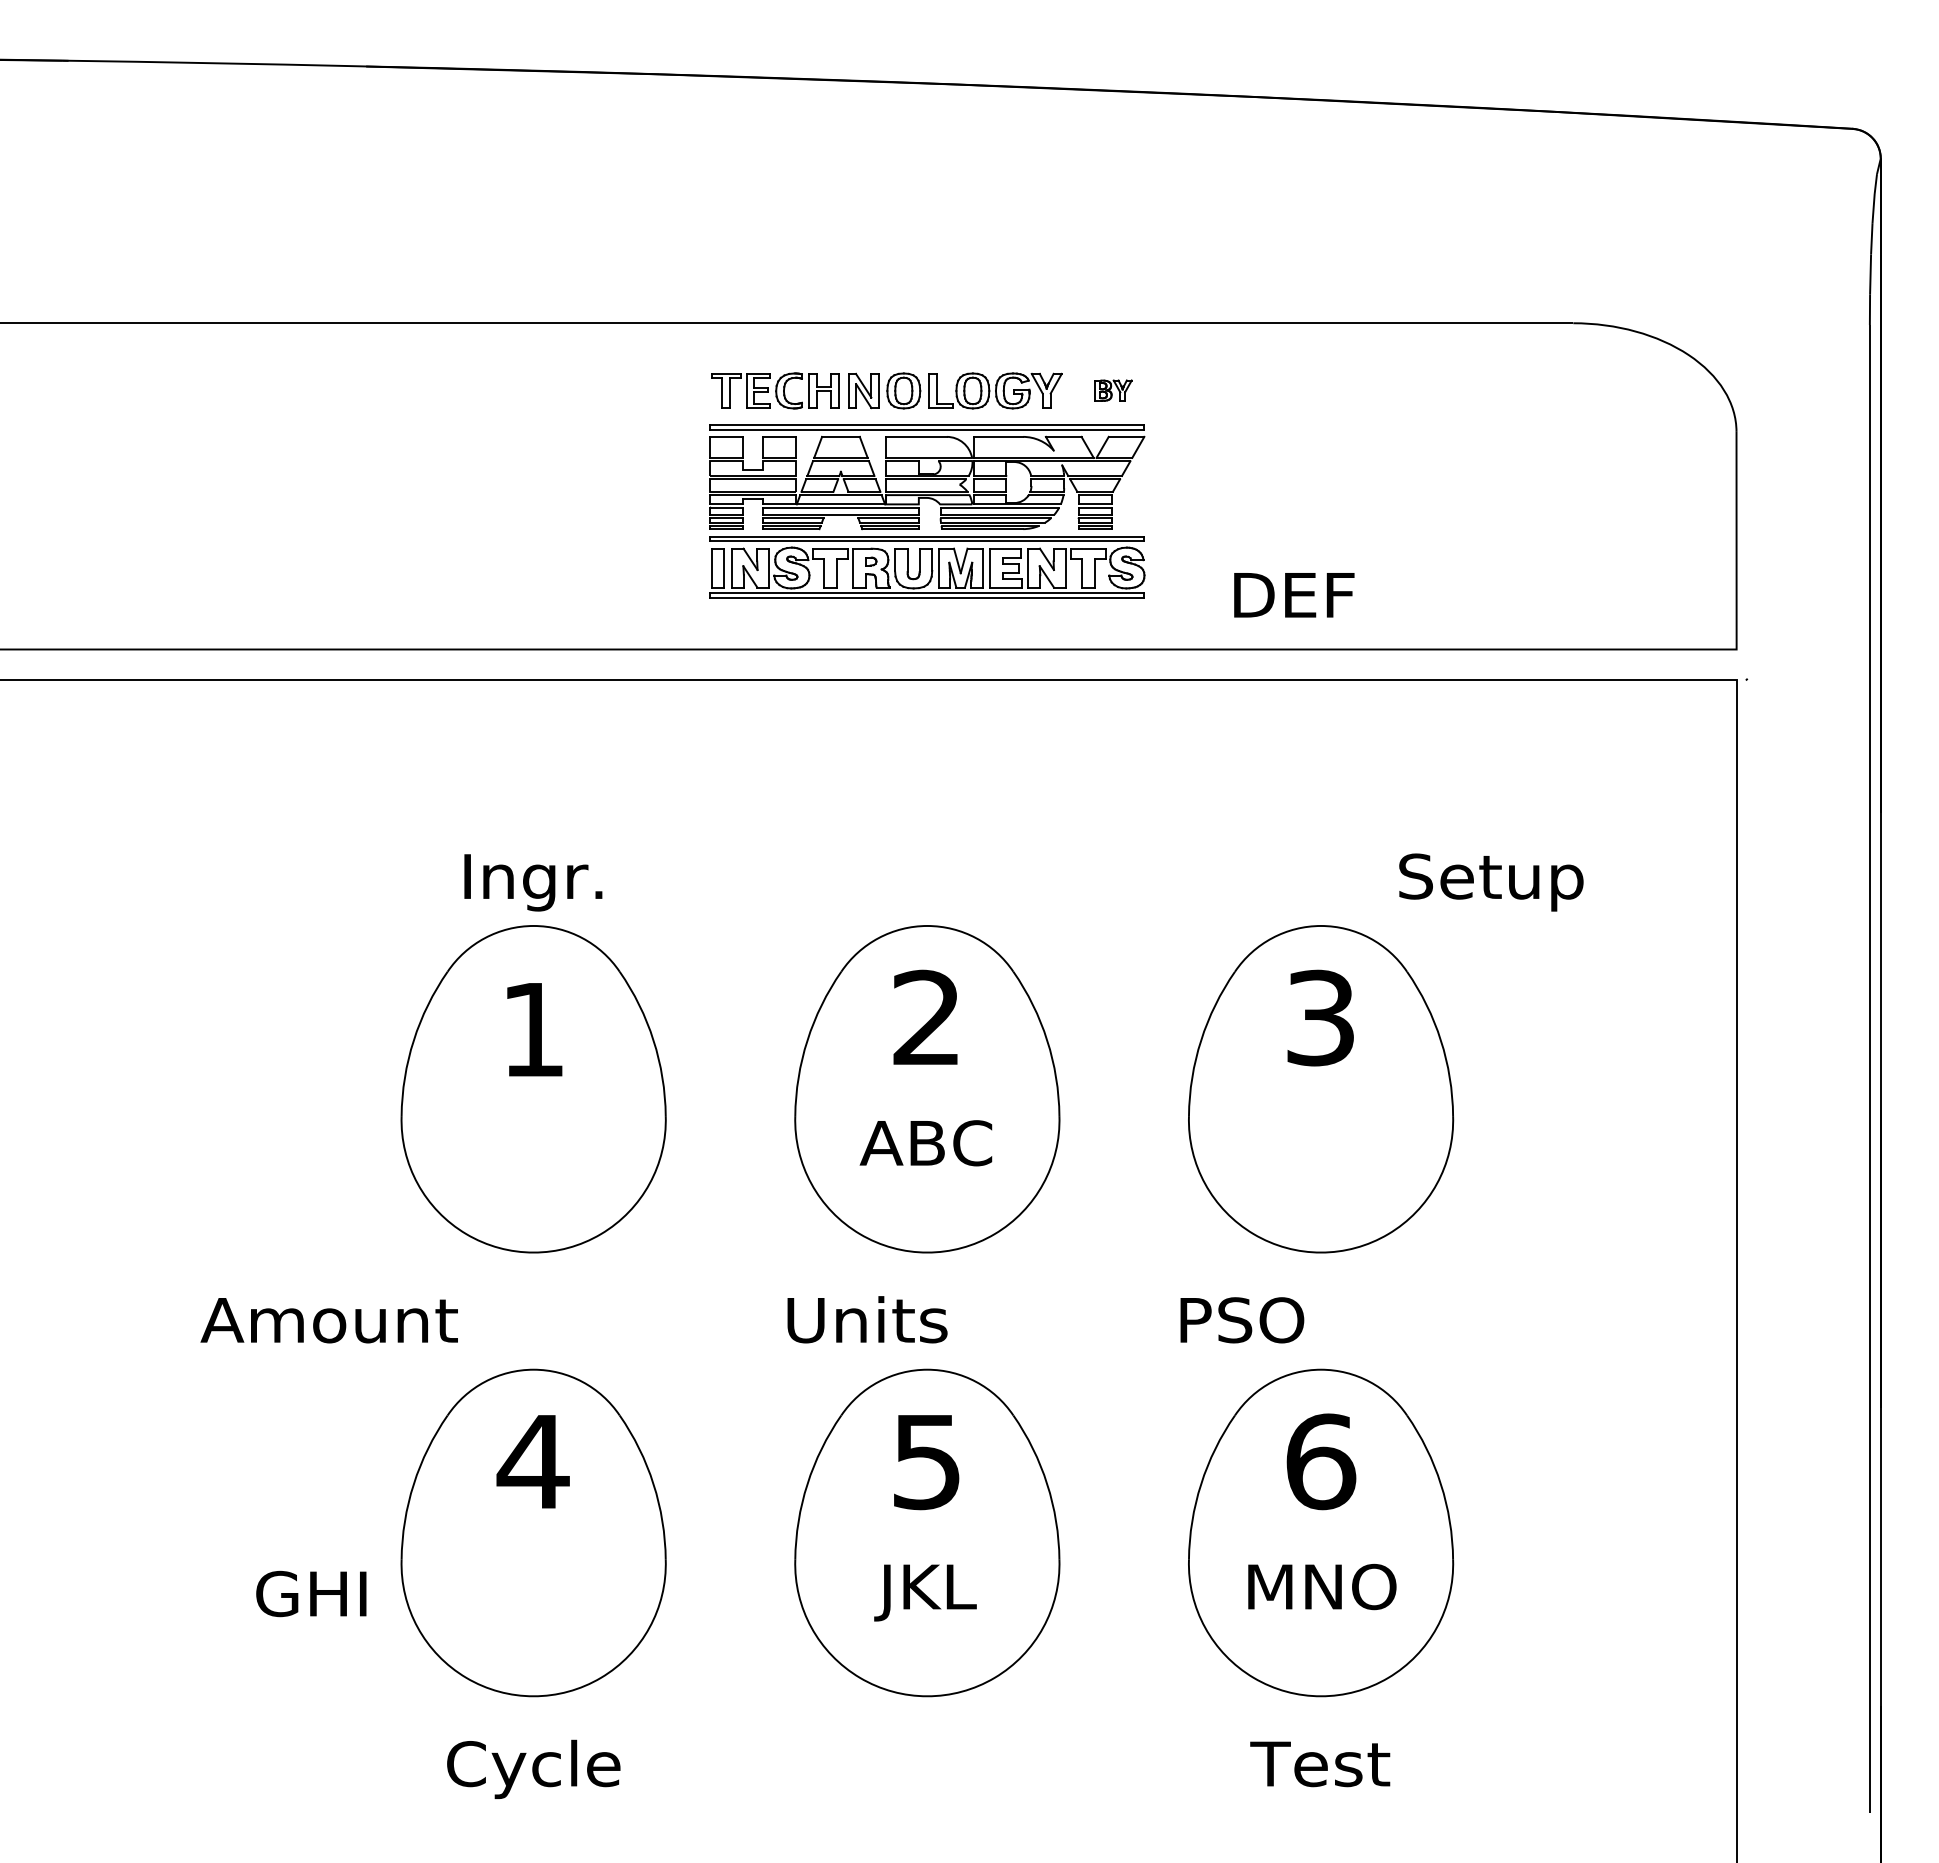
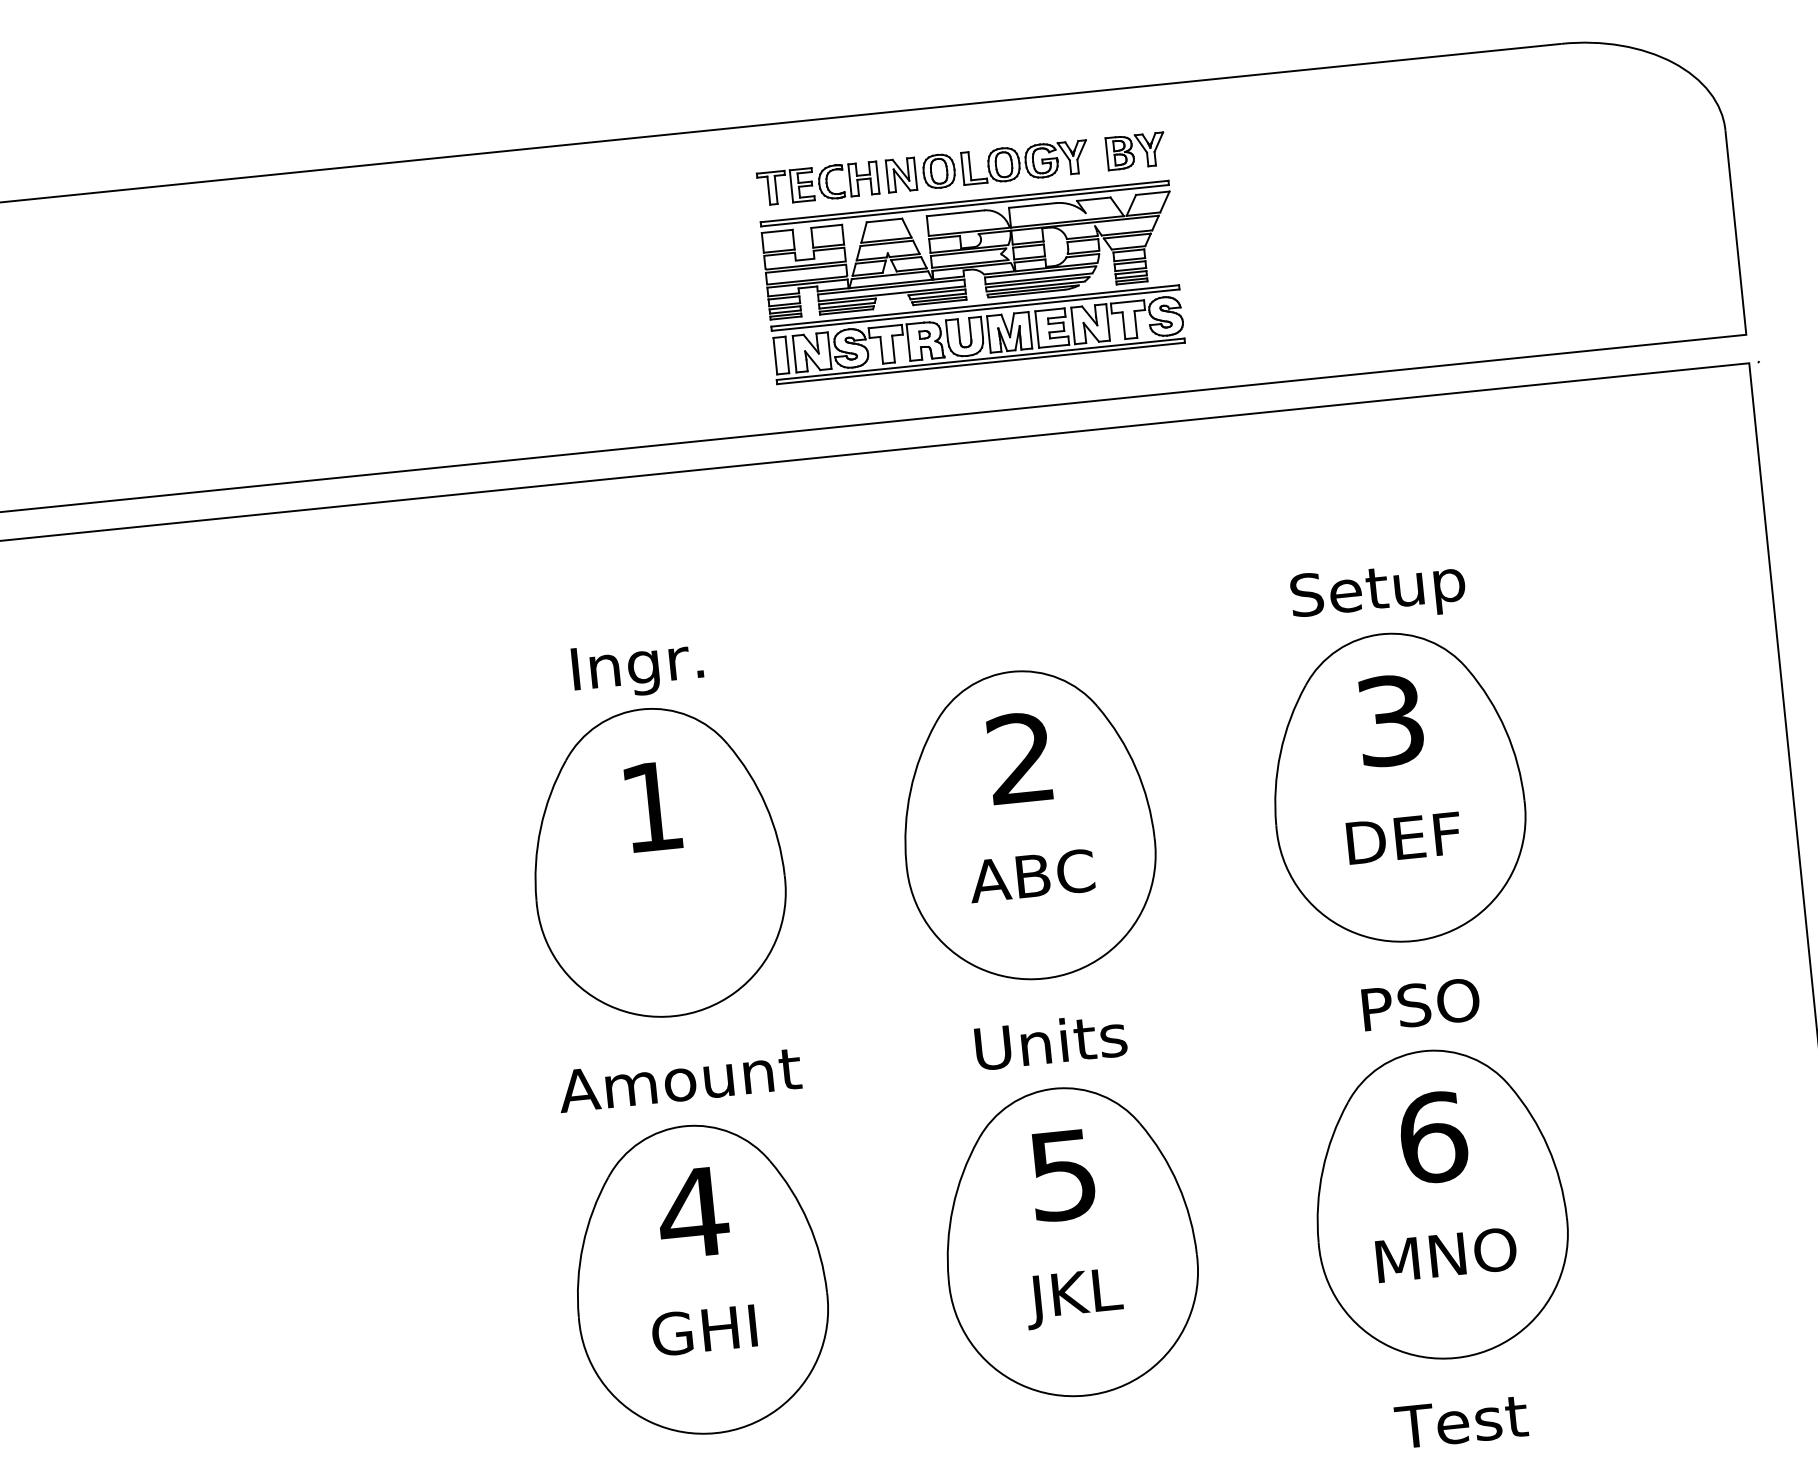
part: (1113, 390) -> (1136, 150), size x1.67
text: (1294, 595) -> (1404, 838), moved
text: (1491, 882) -> (1378, 593), moved
text: (867, 1319) -> (1050, 1041), moved
text: (328, 1320) -> (678, 1080), moved
text: (1242, 1320) -> (1421, 1004), moved
text: (311, 1593) -> (704, 1330), moved

